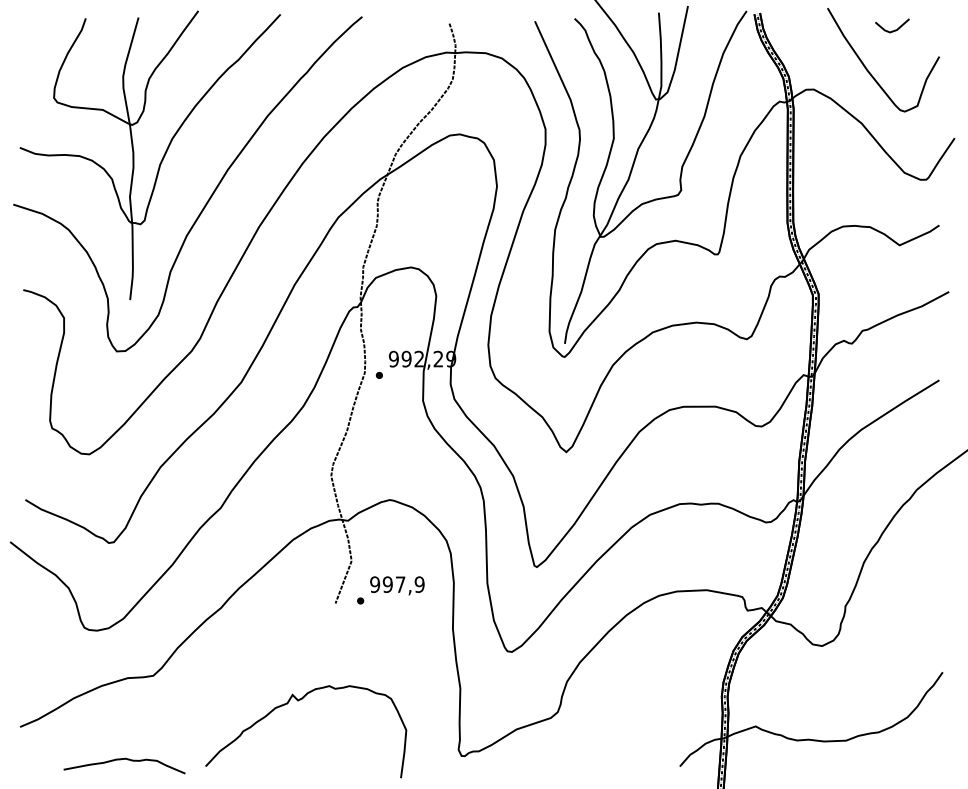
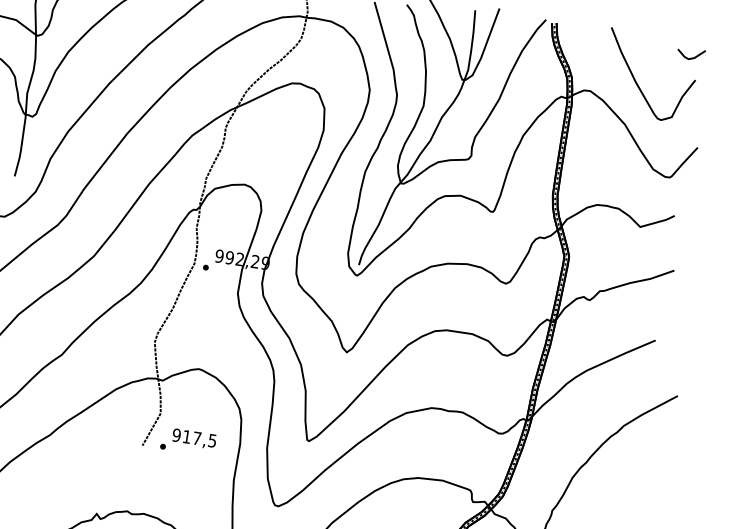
line: (895, 29) -> (693, 57), moved
text: (403, 584) -> (199, 438), 997,9 -> 917,5

